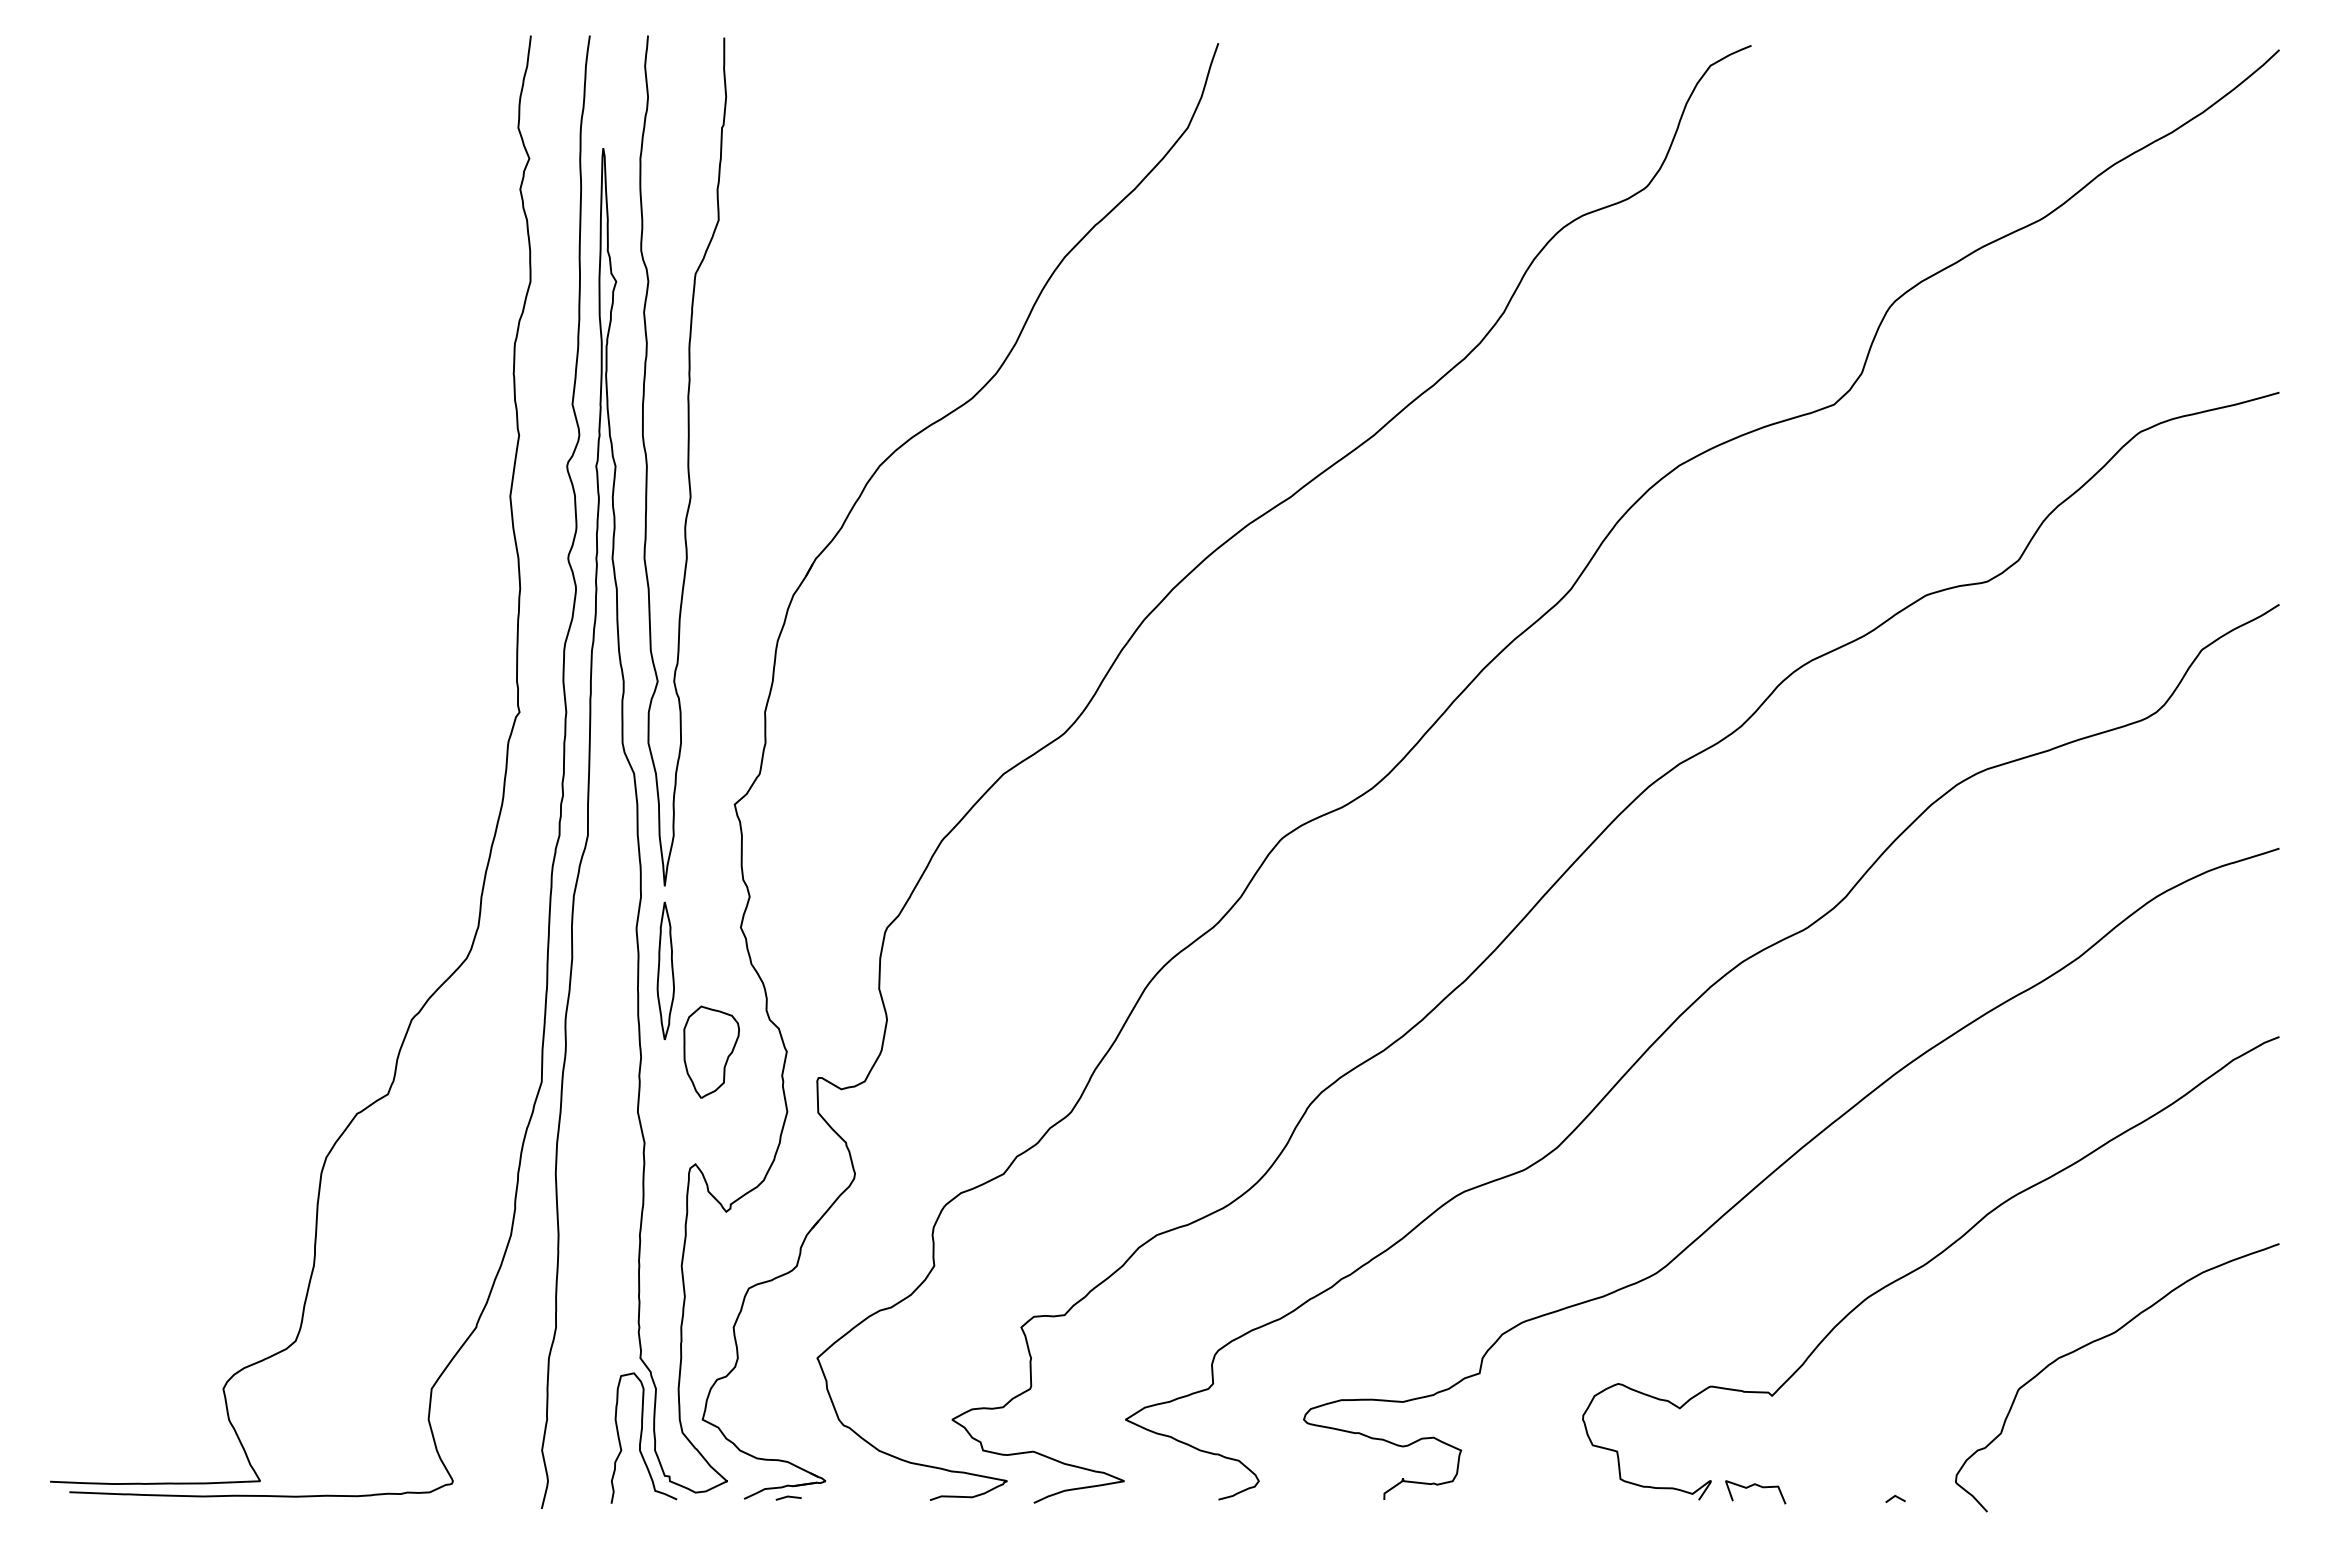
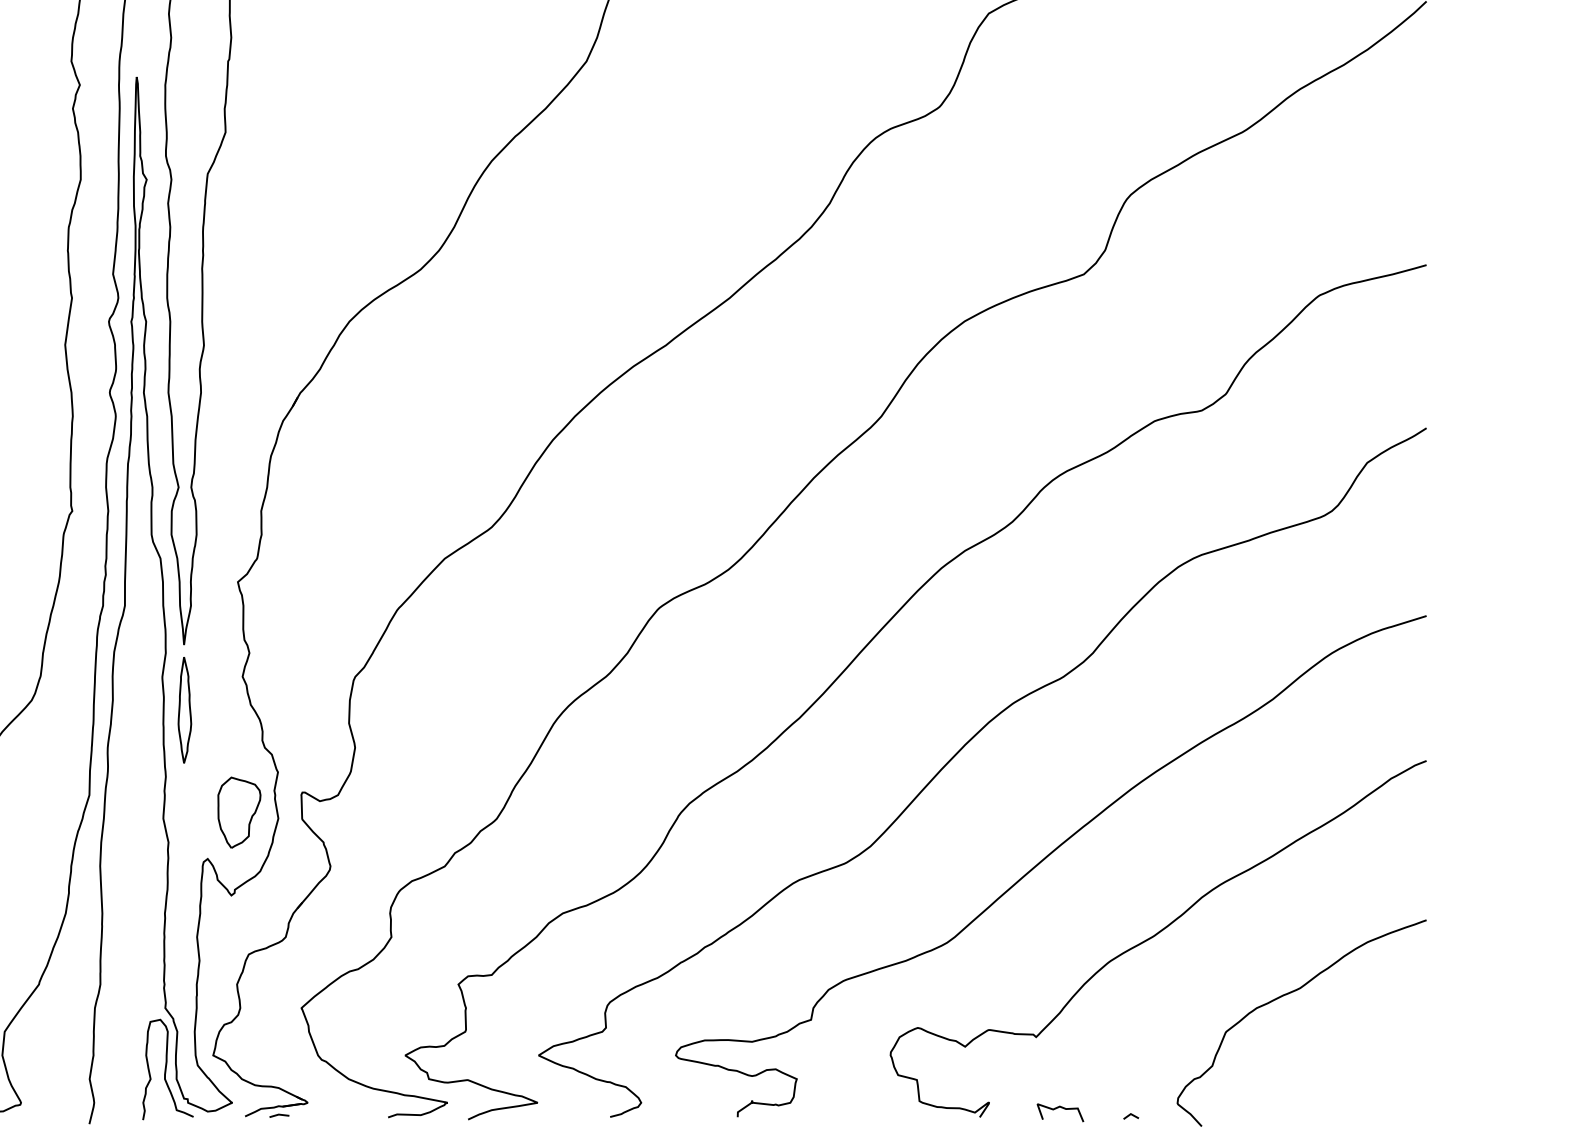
part: (711, 1051) -> (239, 812), moved
curve: (1757, 1486) -> (1061, 1108), moved

